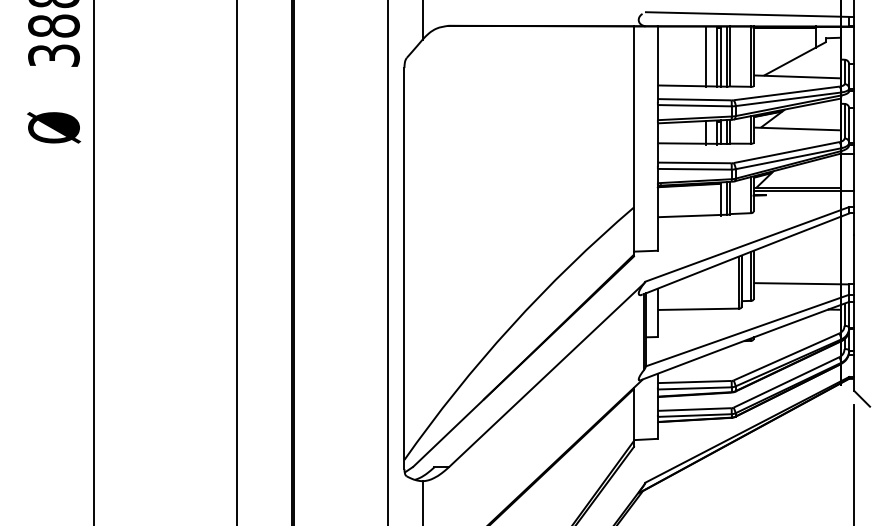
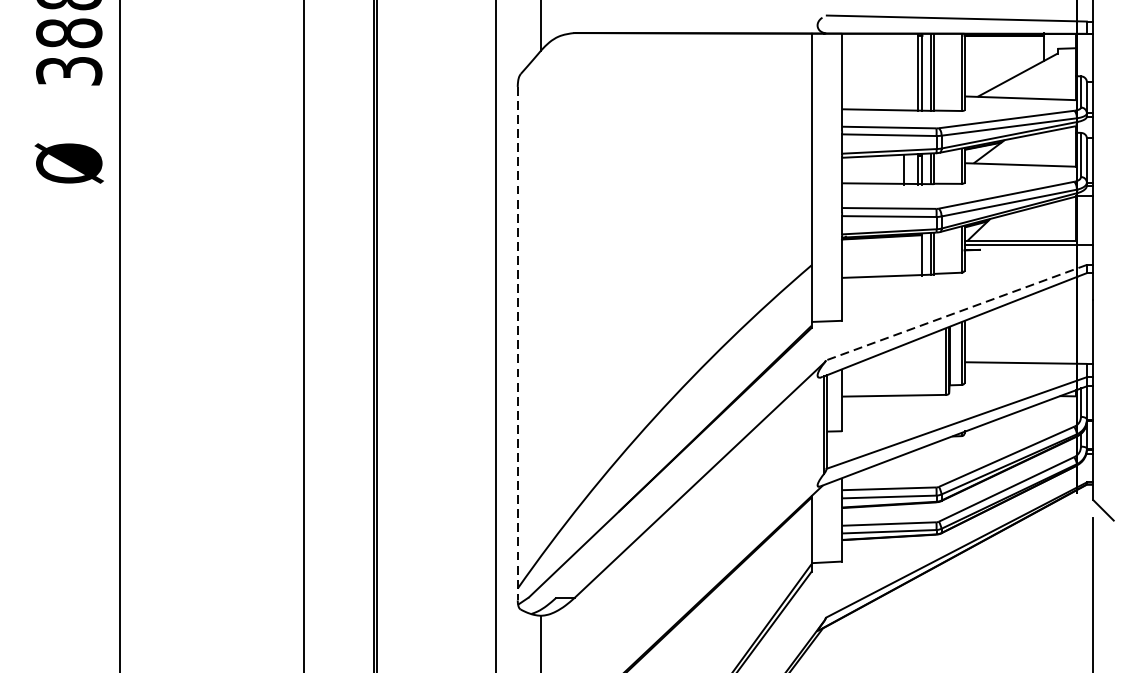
line: (706, 56) -> (904, 72), removed
line: (747, 244) -> (956, 312), solid -> dashed
line: (404, 268) -> (517, 343), solid -> dashed

